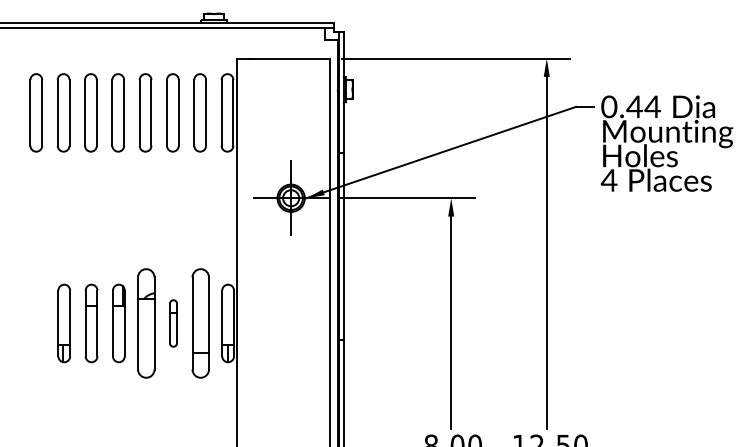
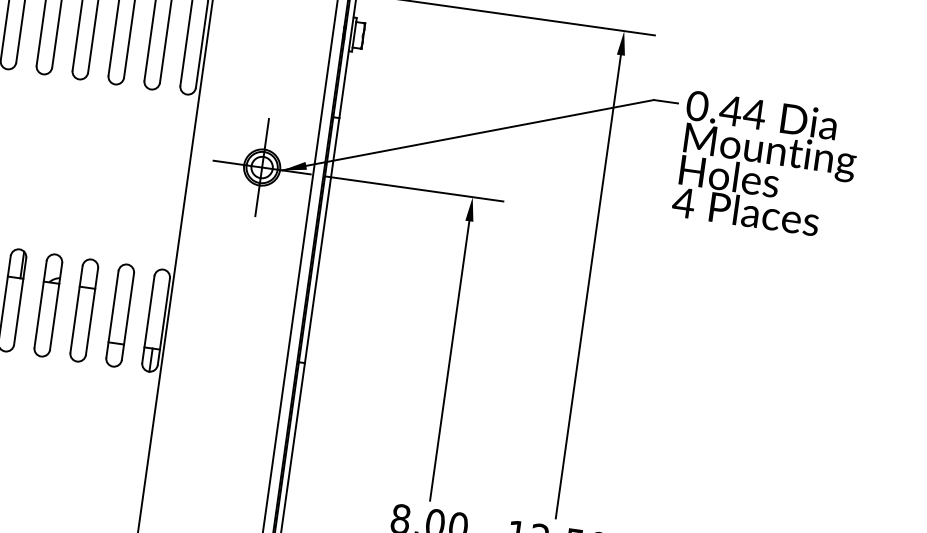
part: (145, 323) -> (47, 305), size x0.71
part: (173, 323) -> (84, 310), size x1.67
part: (200, 323) -> (119, 315), size x0.71

